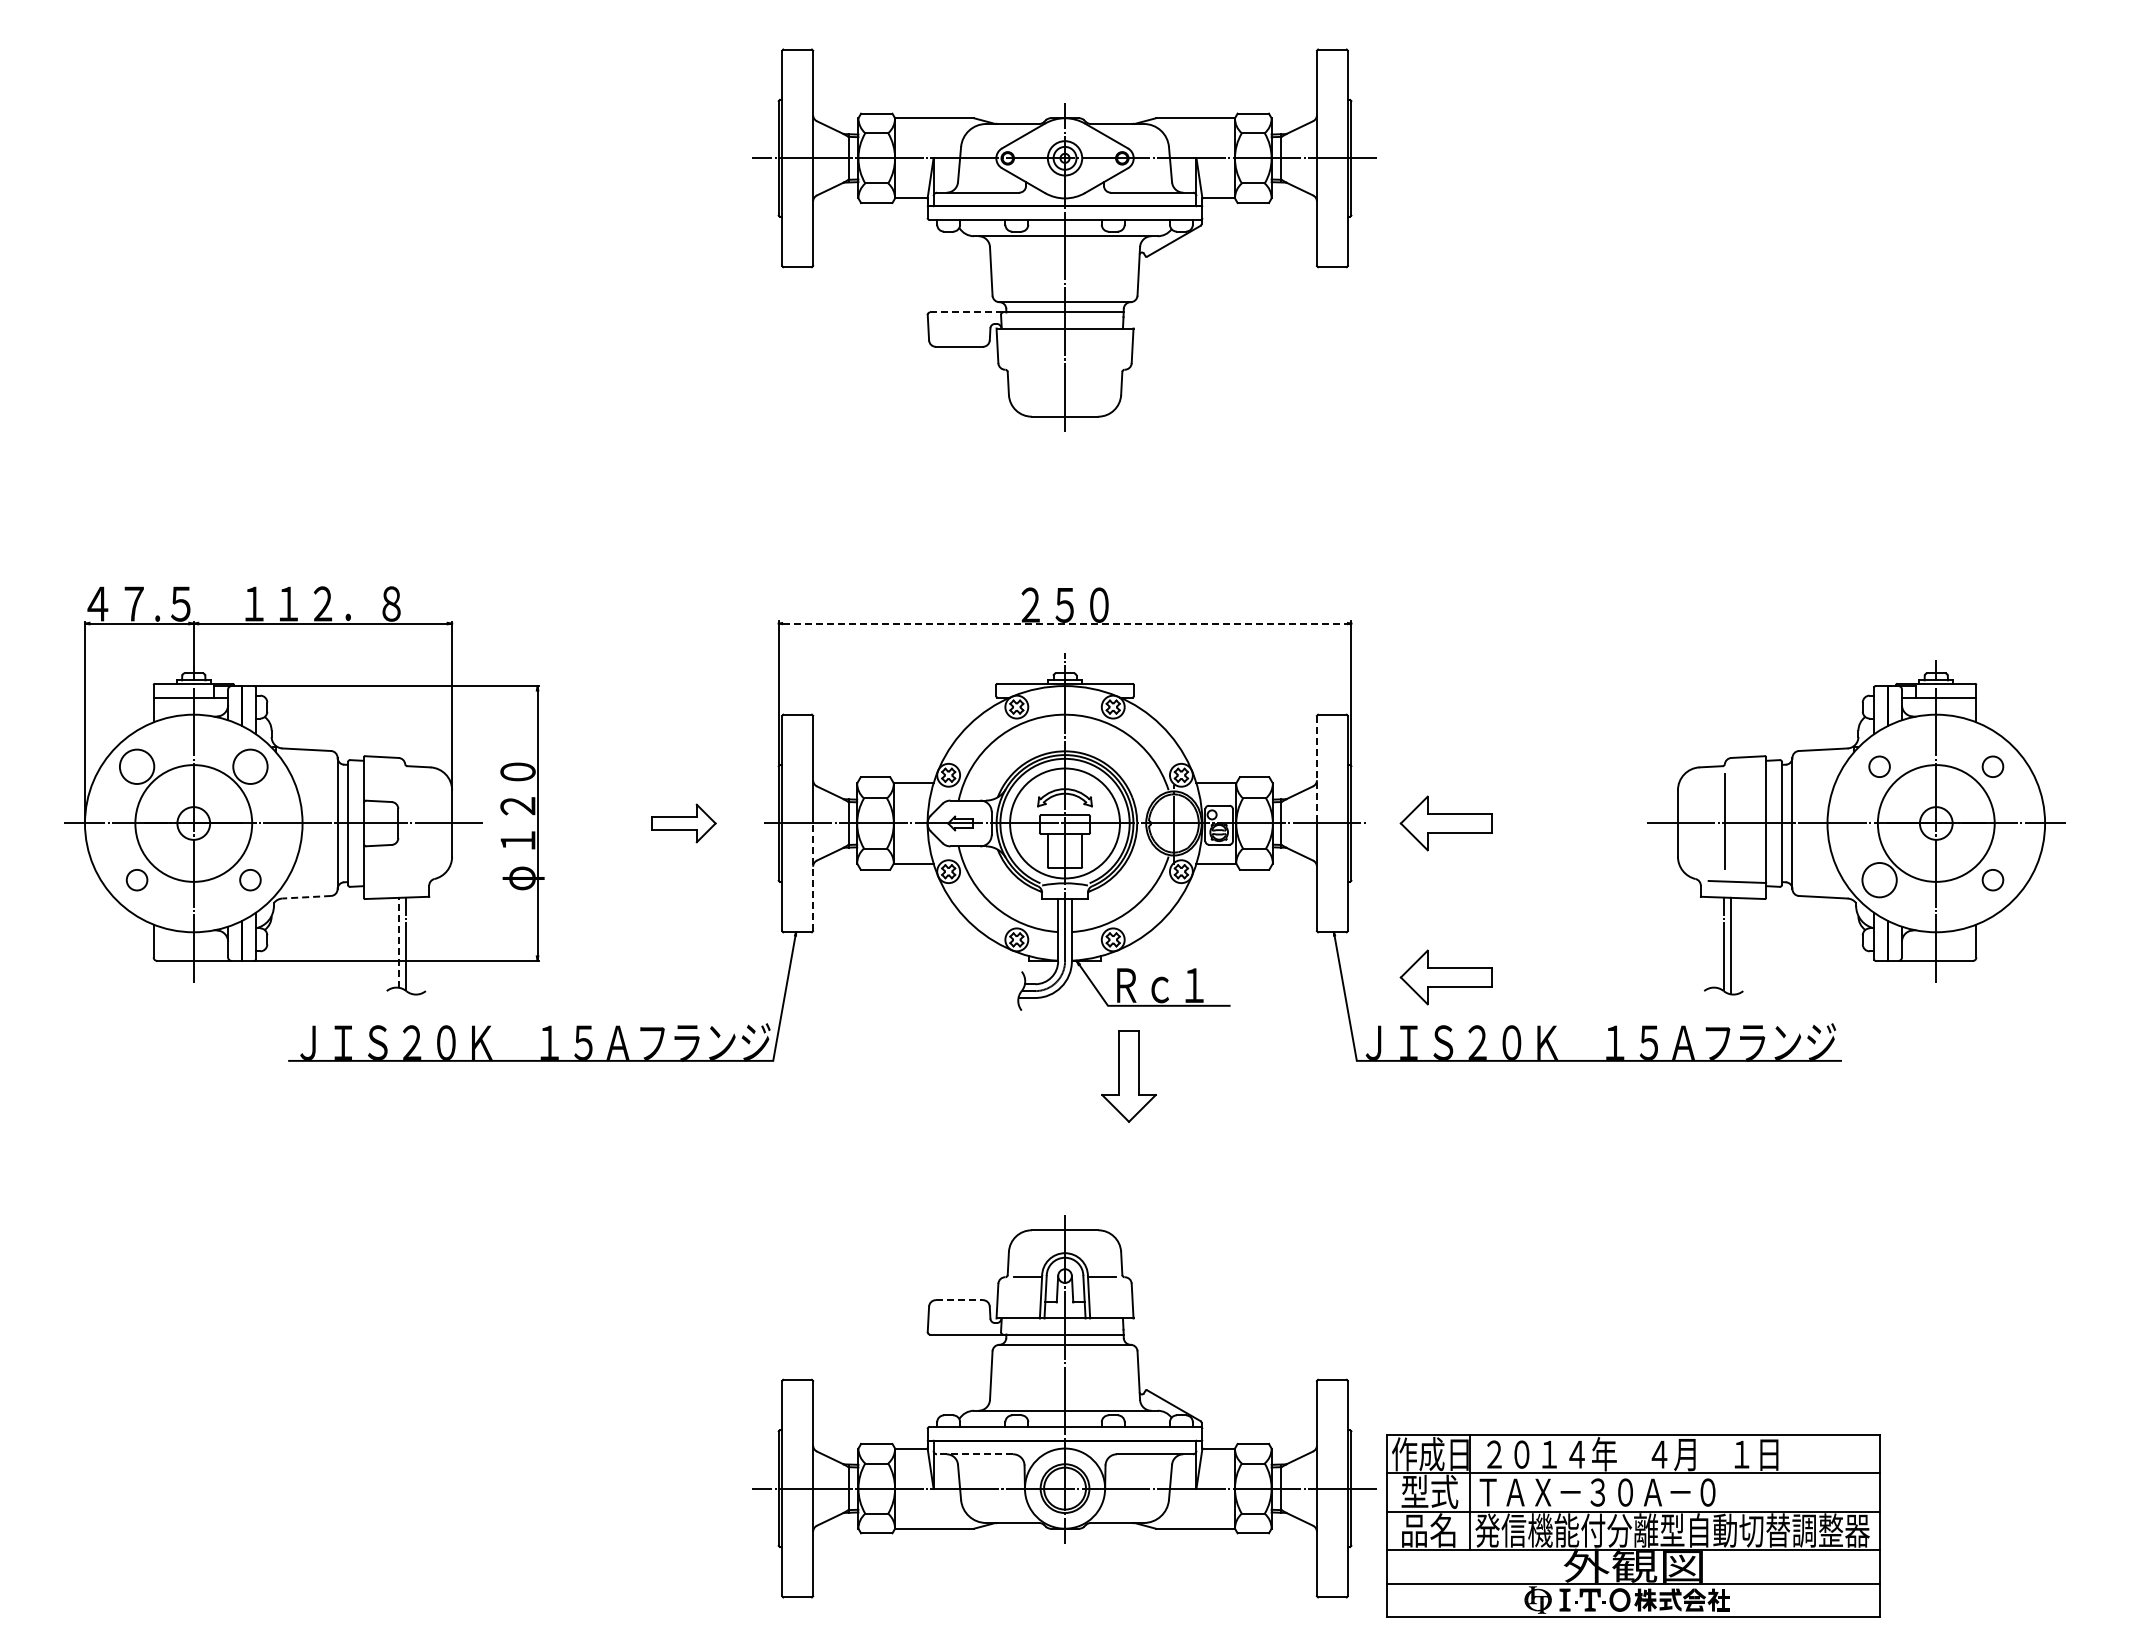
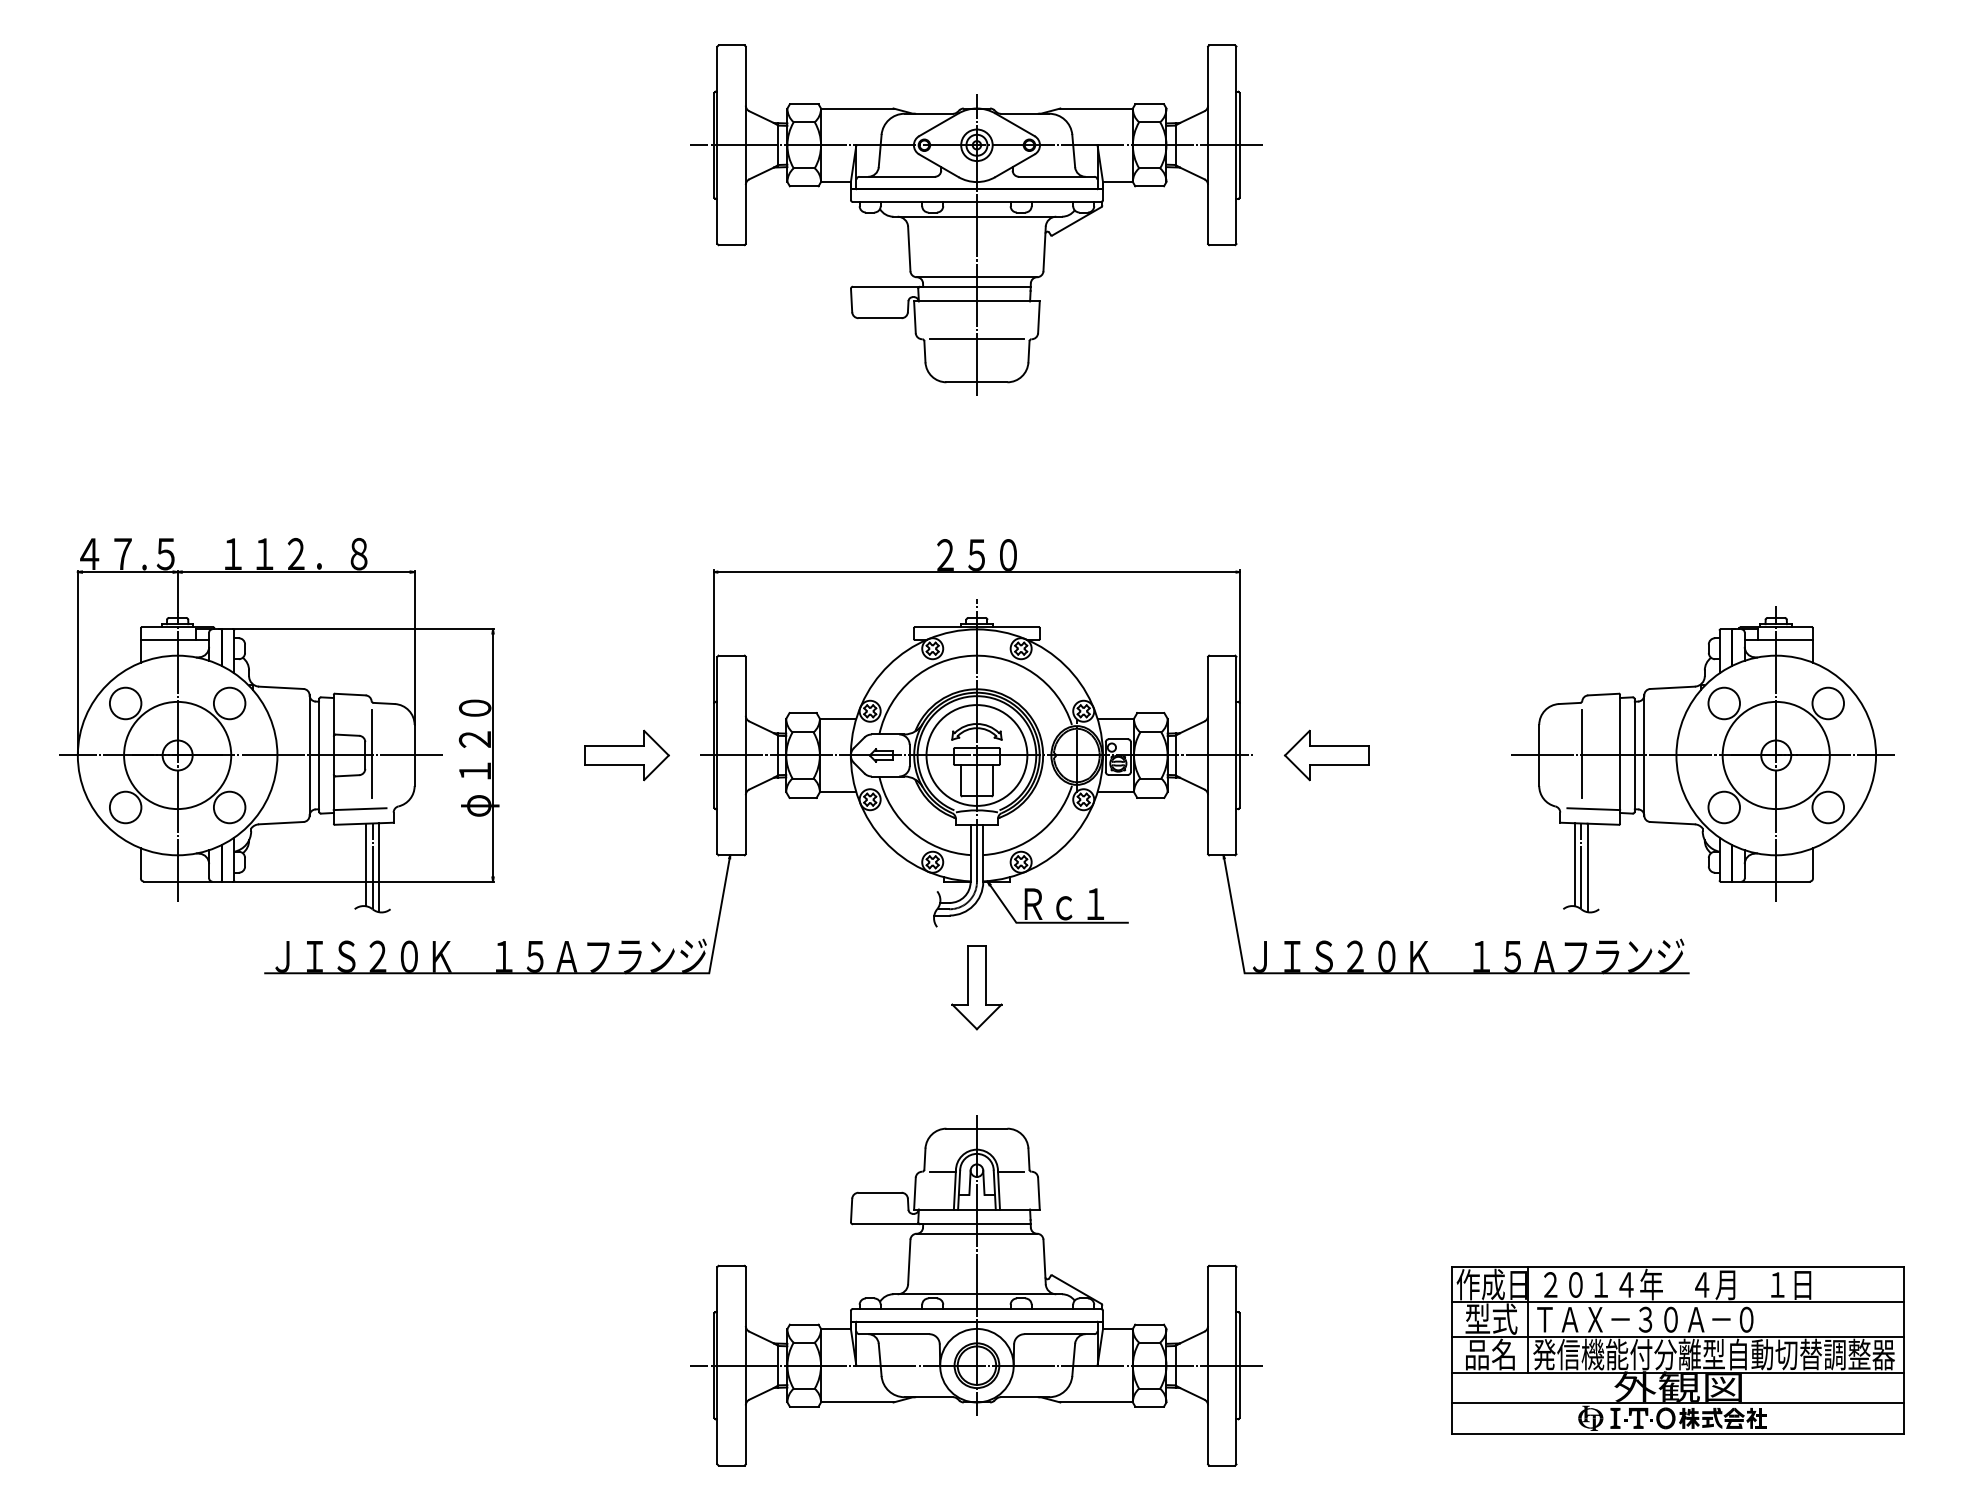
line: (968, 312) -> (888, 286), dashed -> solid
line: (1064, 369) -> (976, 339), added
line: (1064, 623) -> (976, 572), dashed -> solid
circle: (1879, 766) -> (1724, 703), size x1.67
circle: (1992, 766) -> (1827, 703), size x1.67
line: (1316, 769) -> (1207, 705), dashed -> solid
line: (405, 821) -> (371, 753), added
part: (683, 823) -> (626, 755), size x1.43
line: (813, 877) -> (746, 805), dashed -> solid
circle: (136, 880) -> (125, 807), size x1.67
circle: (250, 880) -> (229, 807), size x1.67
circle: (1992, 880) -> (1827, 807), size x1.67
line: (392, 881) -> (359, 808), added
line: (306, 897) -> (281, 823), dashed -> solid
line: (399, 942) -> (366, 864), dashed -> solid
line: (1716, 942) -> (1574, 864), added
line: (413, 945) -> (379, 867), added
part: (1445, 977) -> (1325, 896), removed
part: (1128, 1076) -> (976, 987), moved
line: (959, 1300) -> (880, 1193), dashed -> solid
line: (974, 1454) -> (893, 1334), dashed -> solid
part: (1633, 1525) -> (1678, 1349), moved

